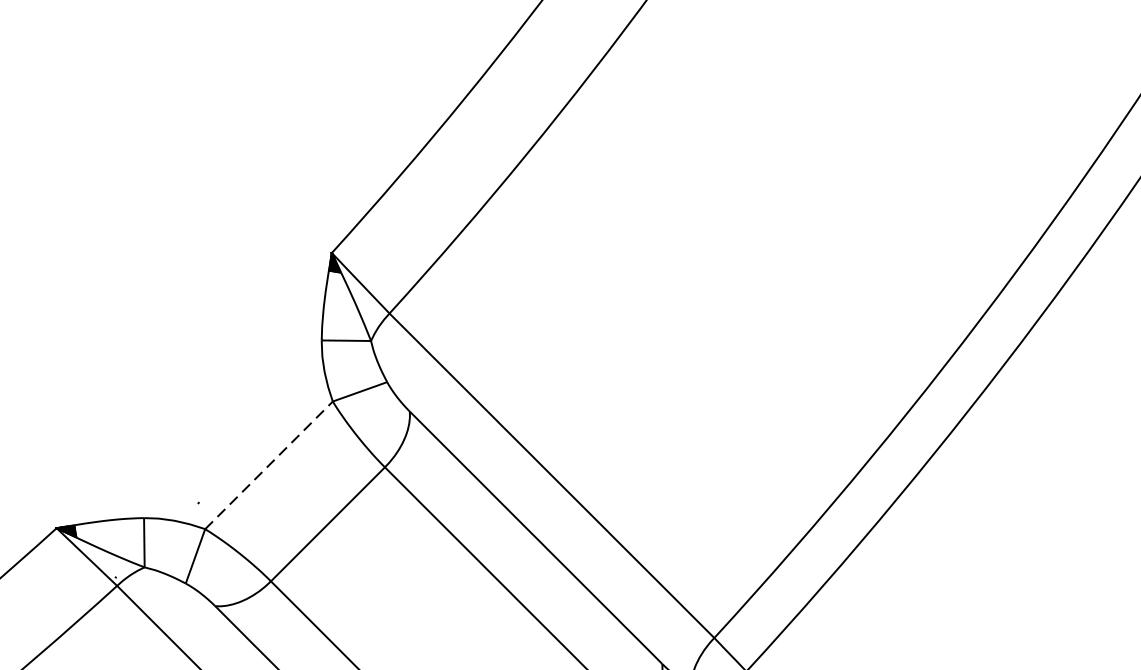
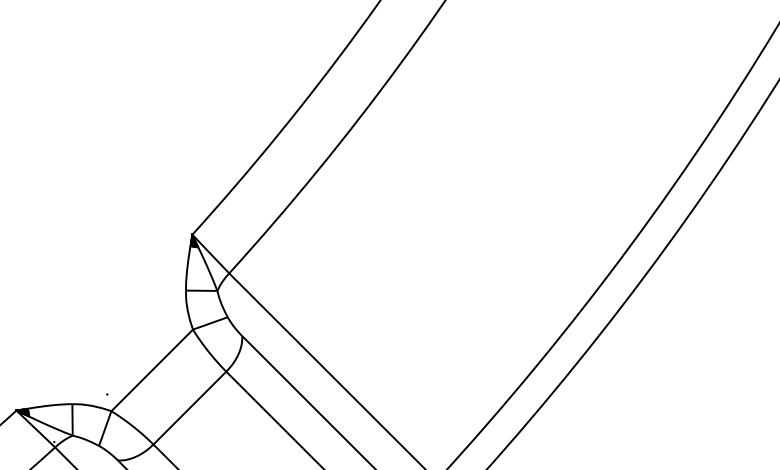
line: (269, 465) -> (152, 370), dashed -> solid

